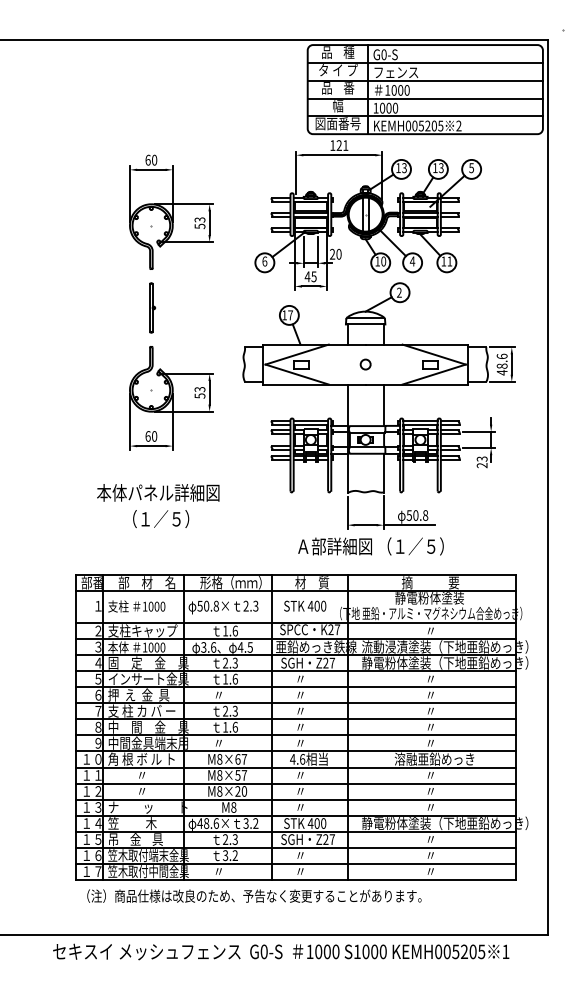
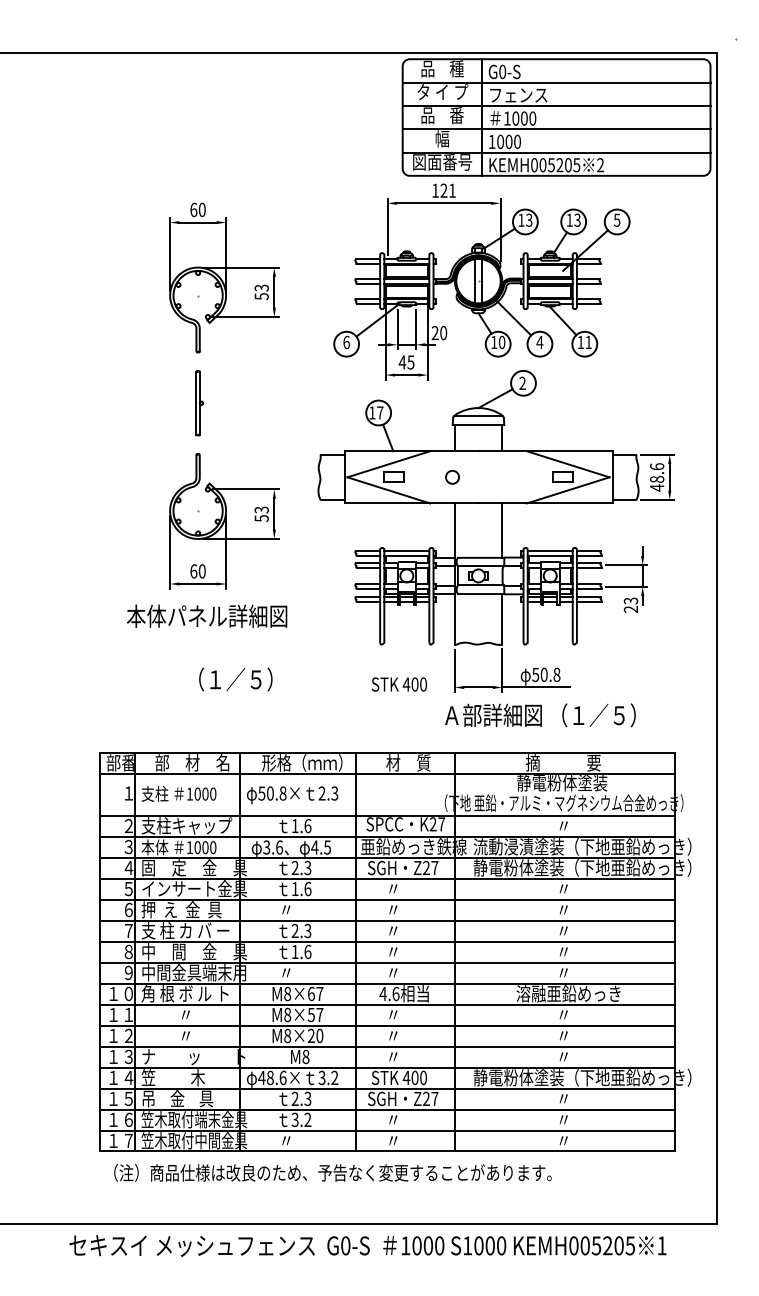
circle: (365, 363) -> (452, 476), moved
text: (158, 492) -> (207, 615), moved
text: (160, 519) -> (235, 679), moved
text: (371, 546) -> (540, 715), moved
text: (304, 606) -> (398, 684), moved

